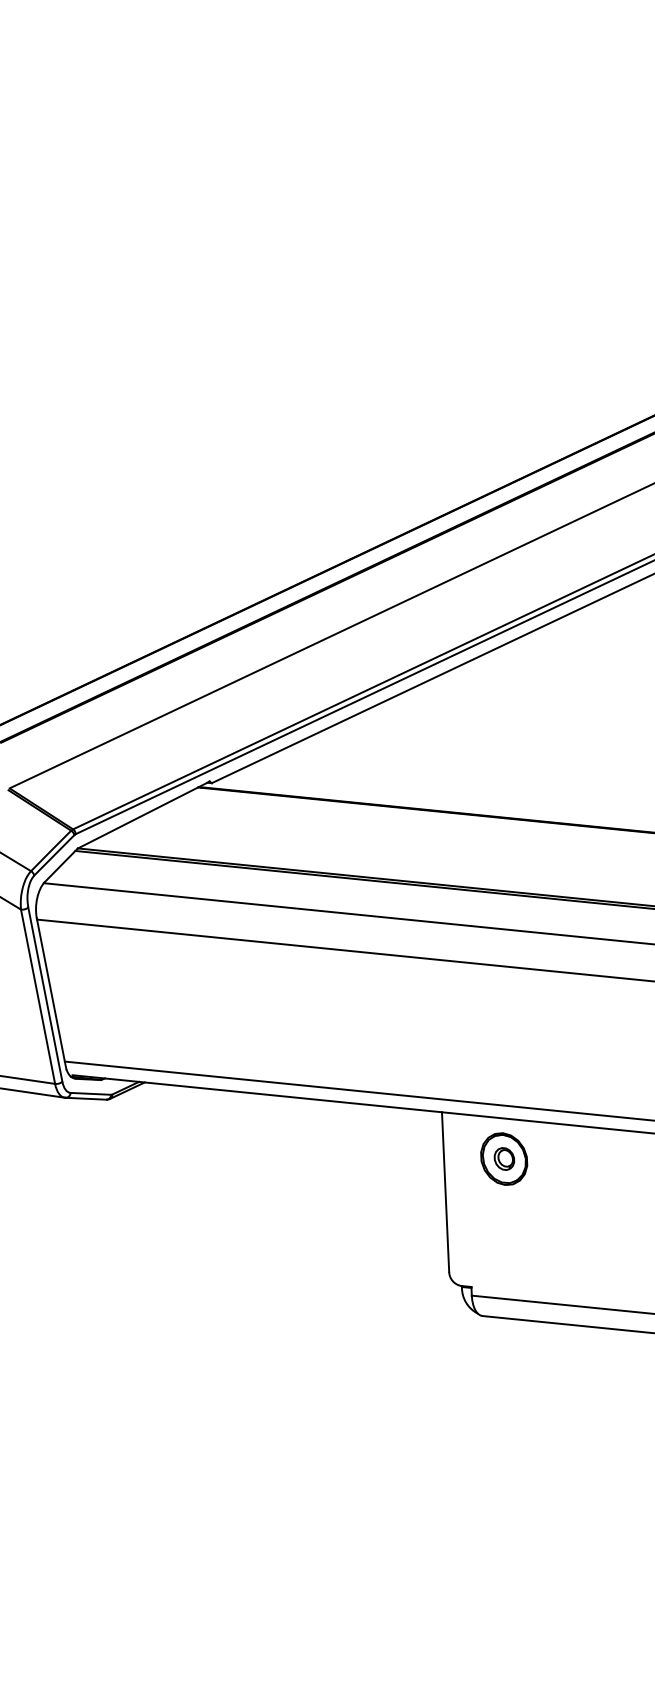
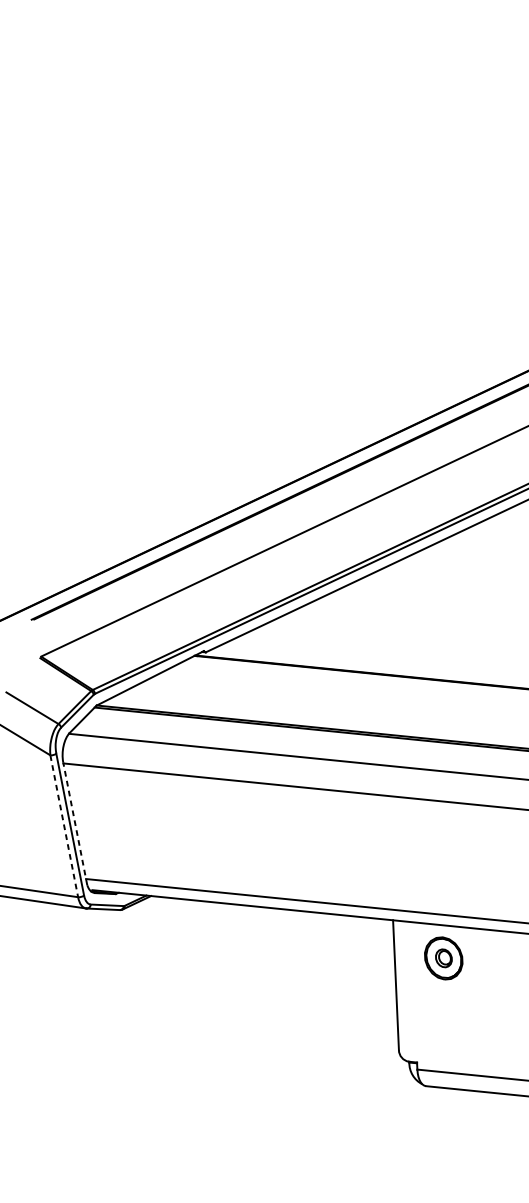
line: (51, 993) -> (75, 823), solid -> dashed
line: (38, 996) -> (64, 826), solid -> dashed

